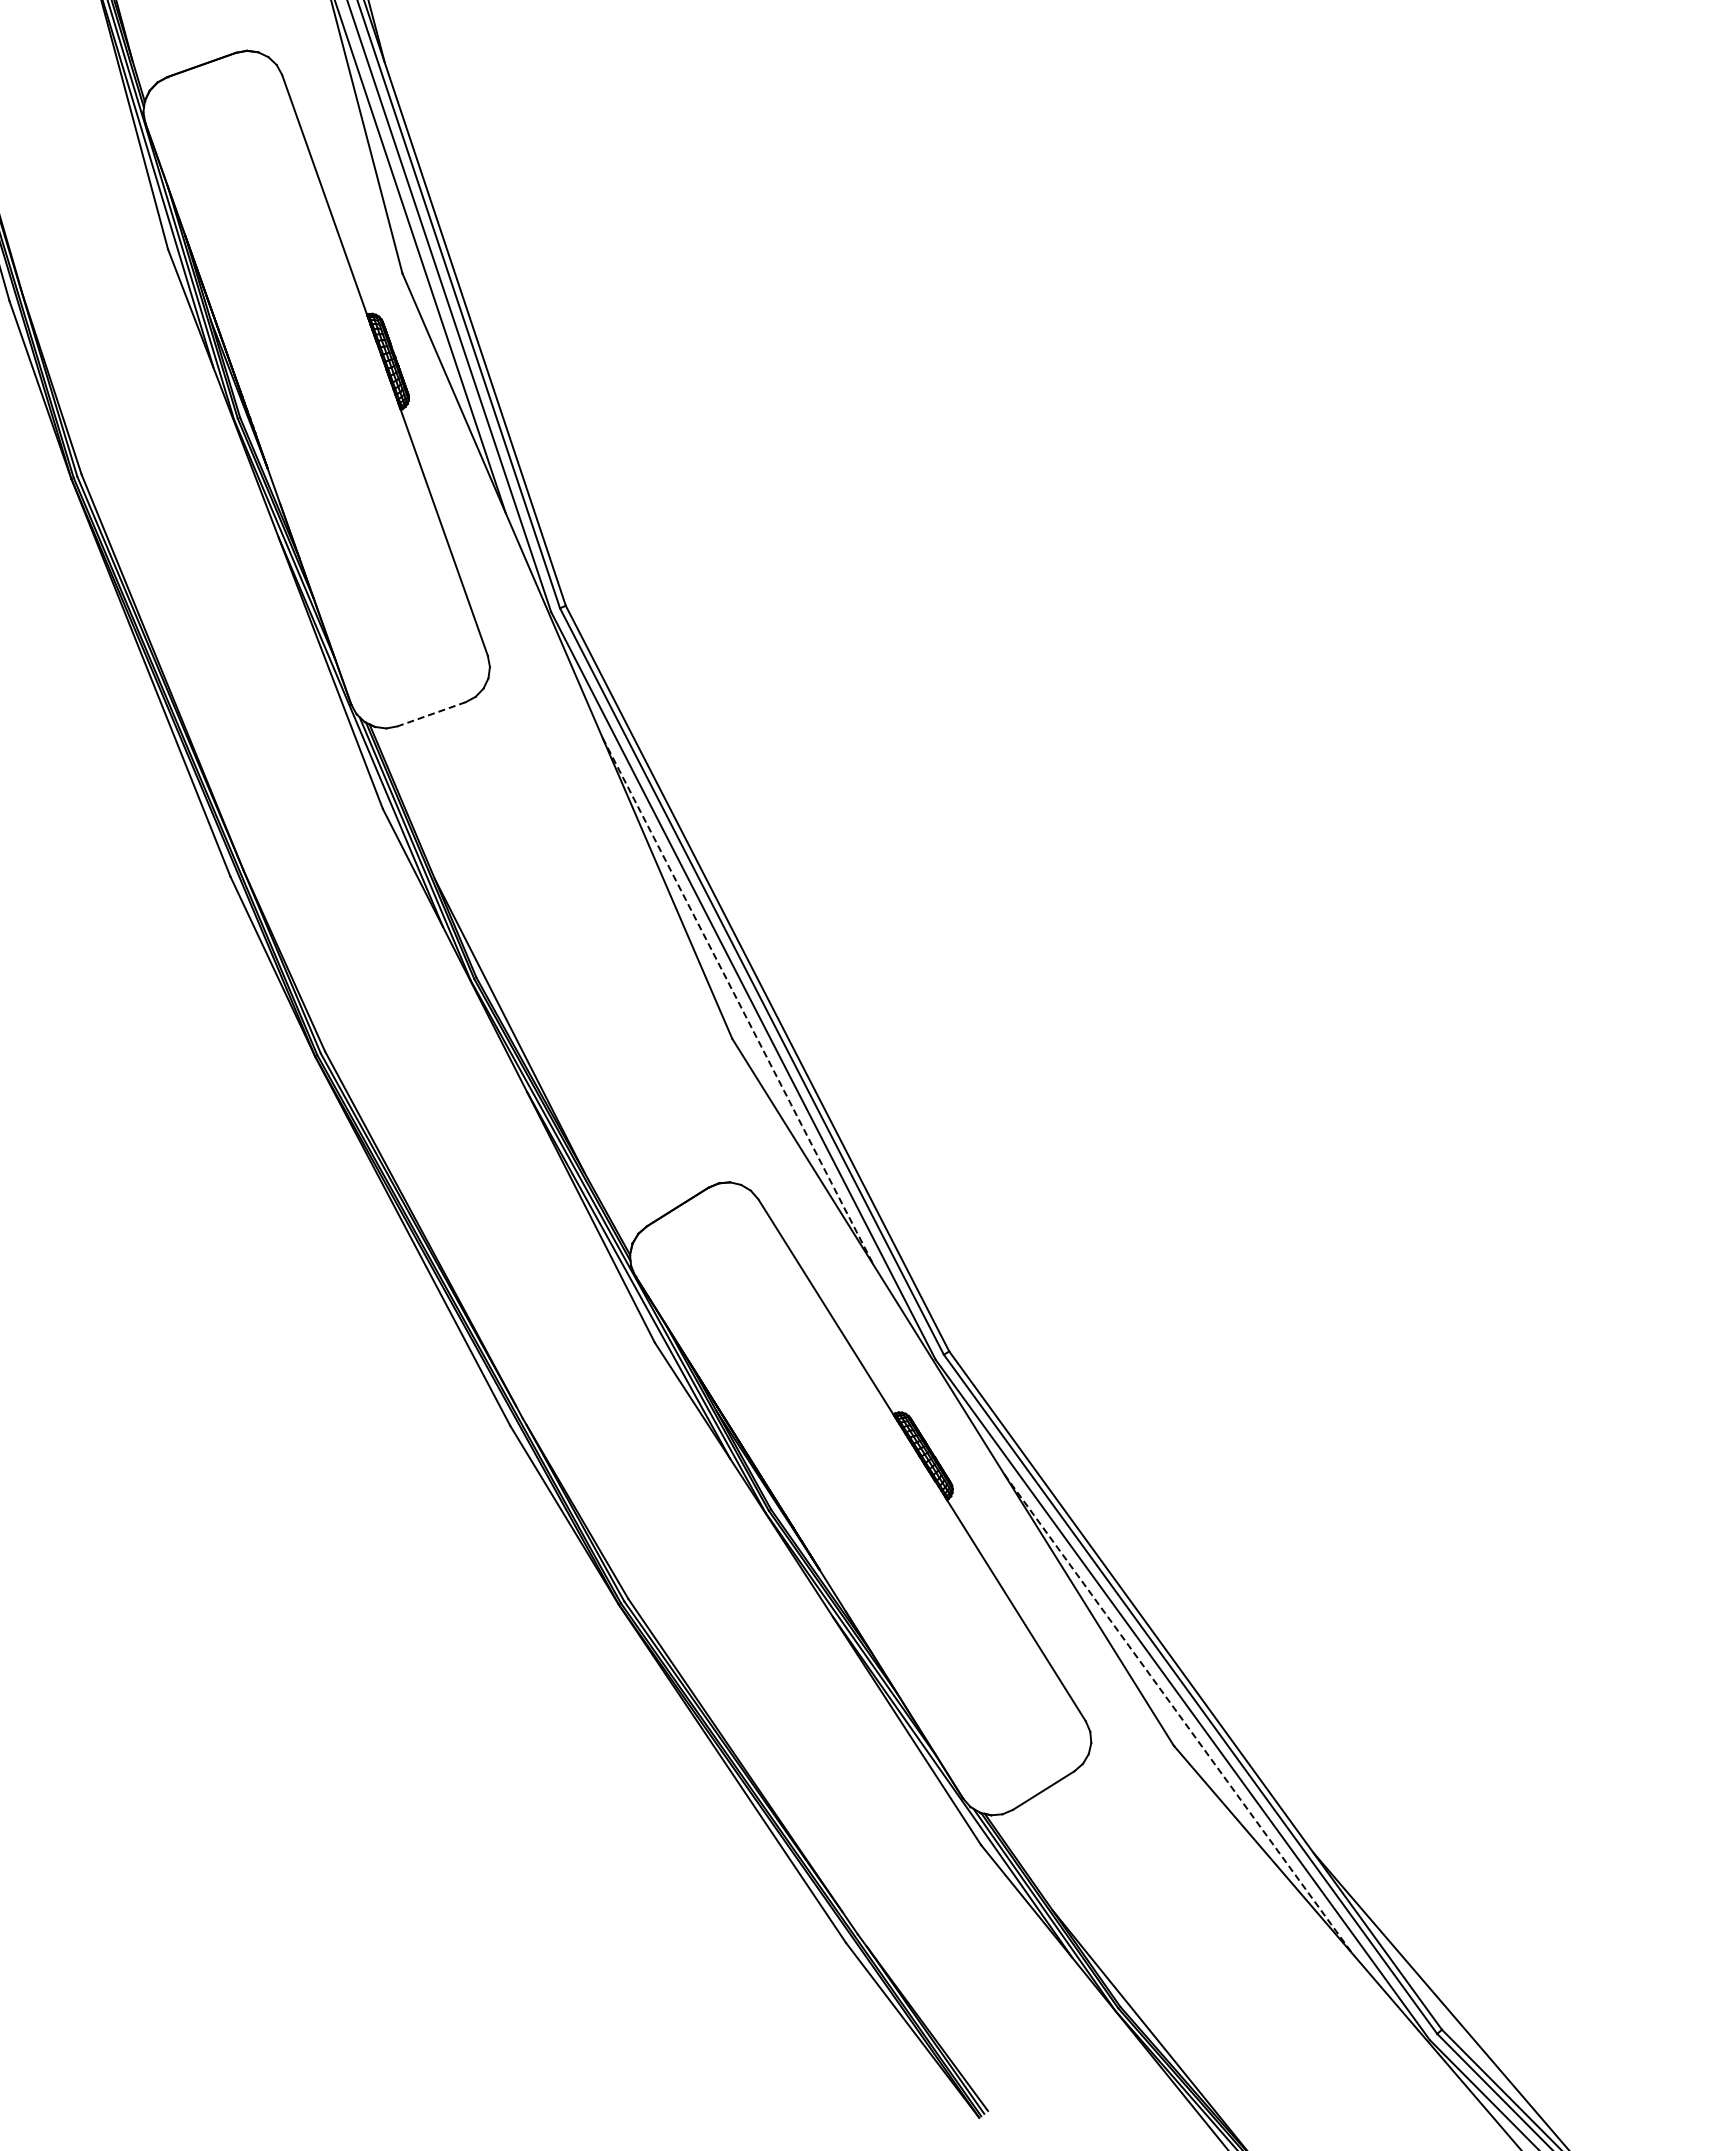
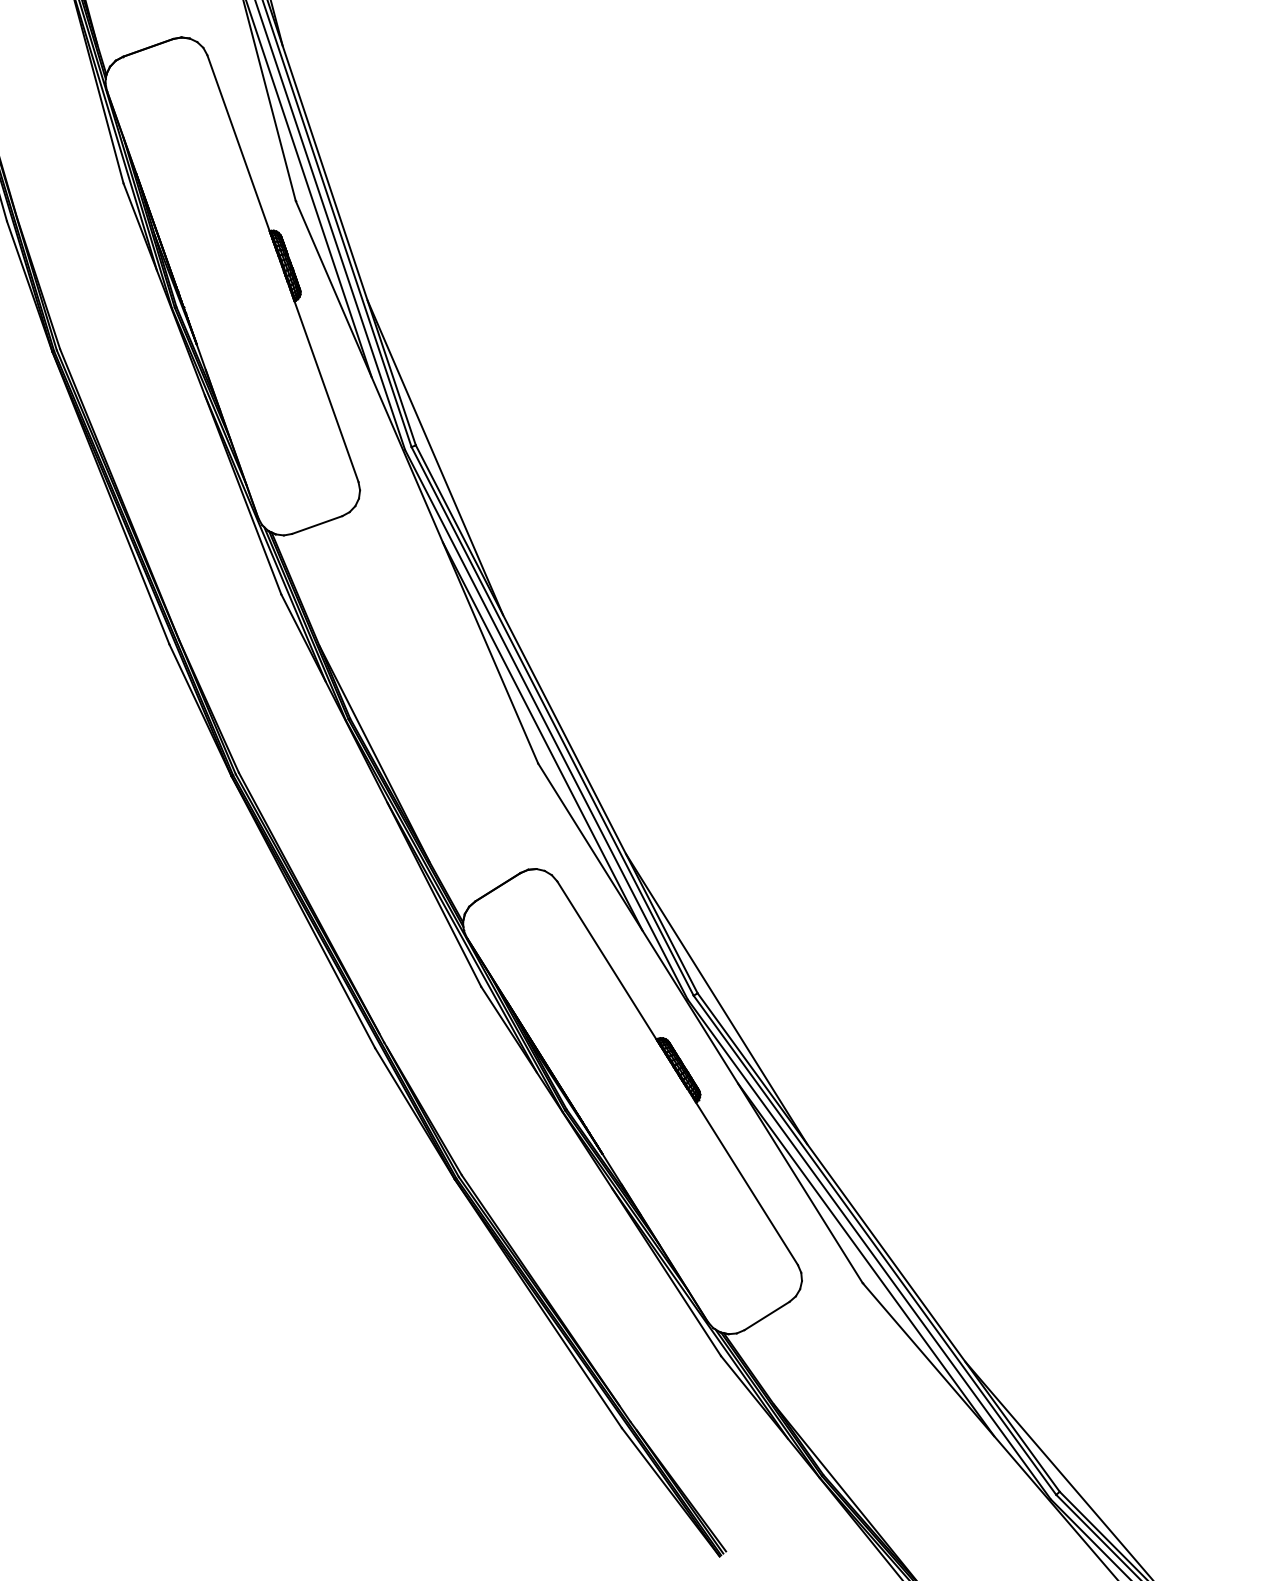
line: (592, 622) -> (435, 457), added
line: (431, 714) -> (317, 525), dashed -> solid
line: (738, 1001) -> (542, 736), dashed -> solid
line: (974, 1358) -> (716, 998), added
line: (1178, 1714) -> (866, 1260), dashed -> solid

